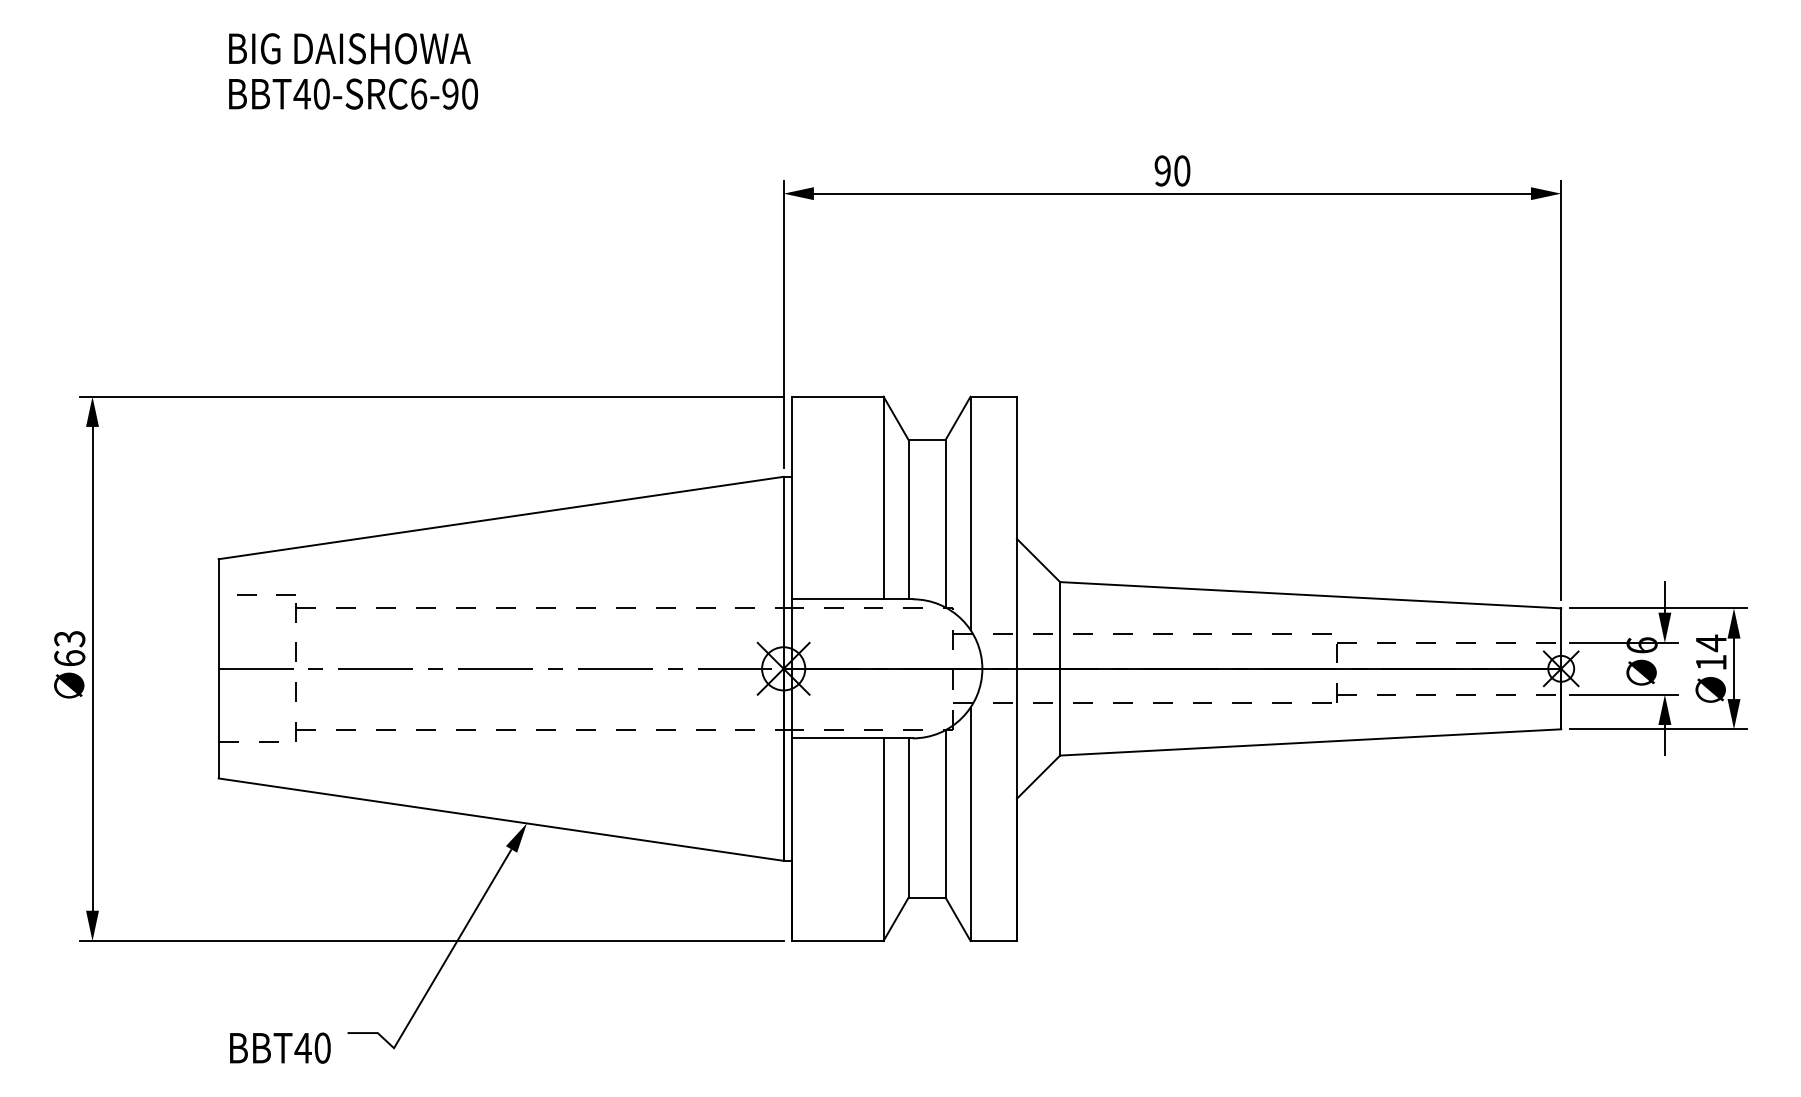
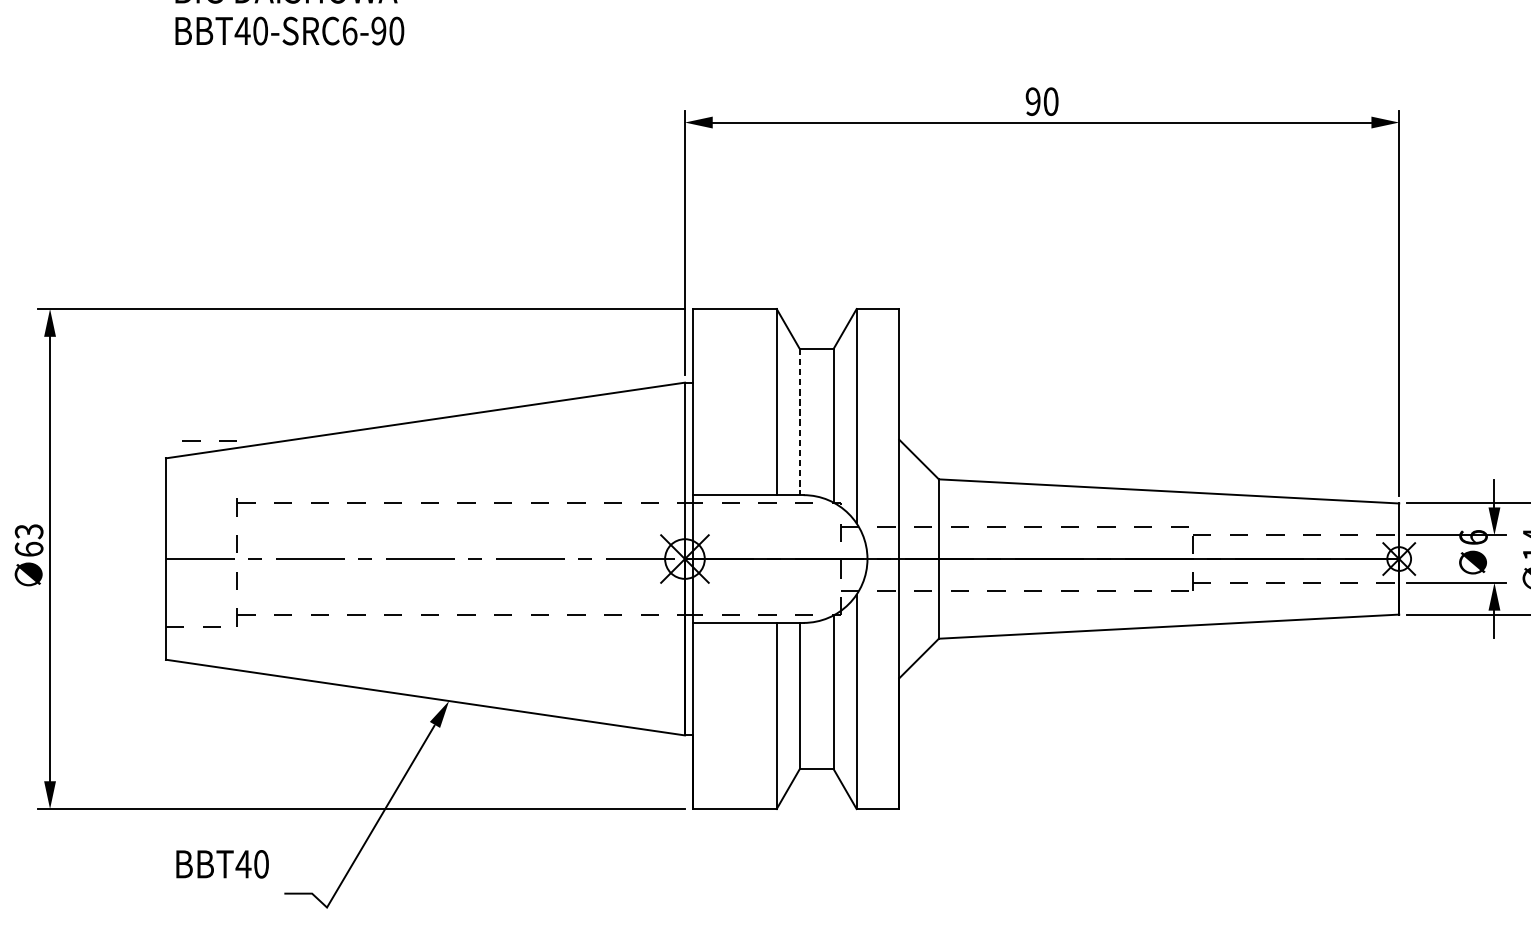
line: (908, 519) -> (799, 421), solid -> dashed
line: (256, 594) -> (200, 440), moved
text: (280, 1047) -> (222, 863), moved

